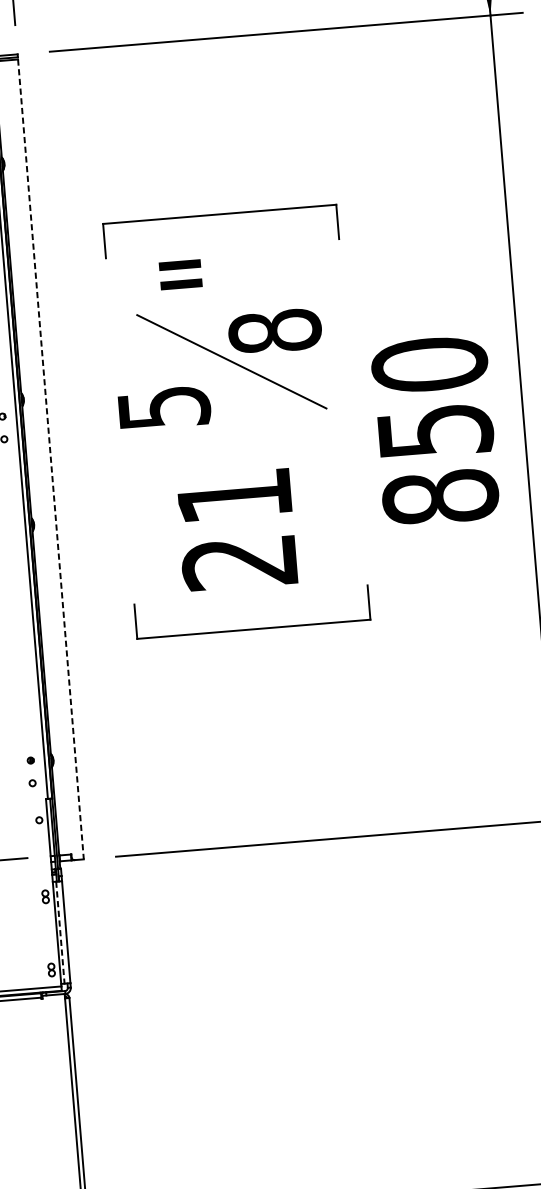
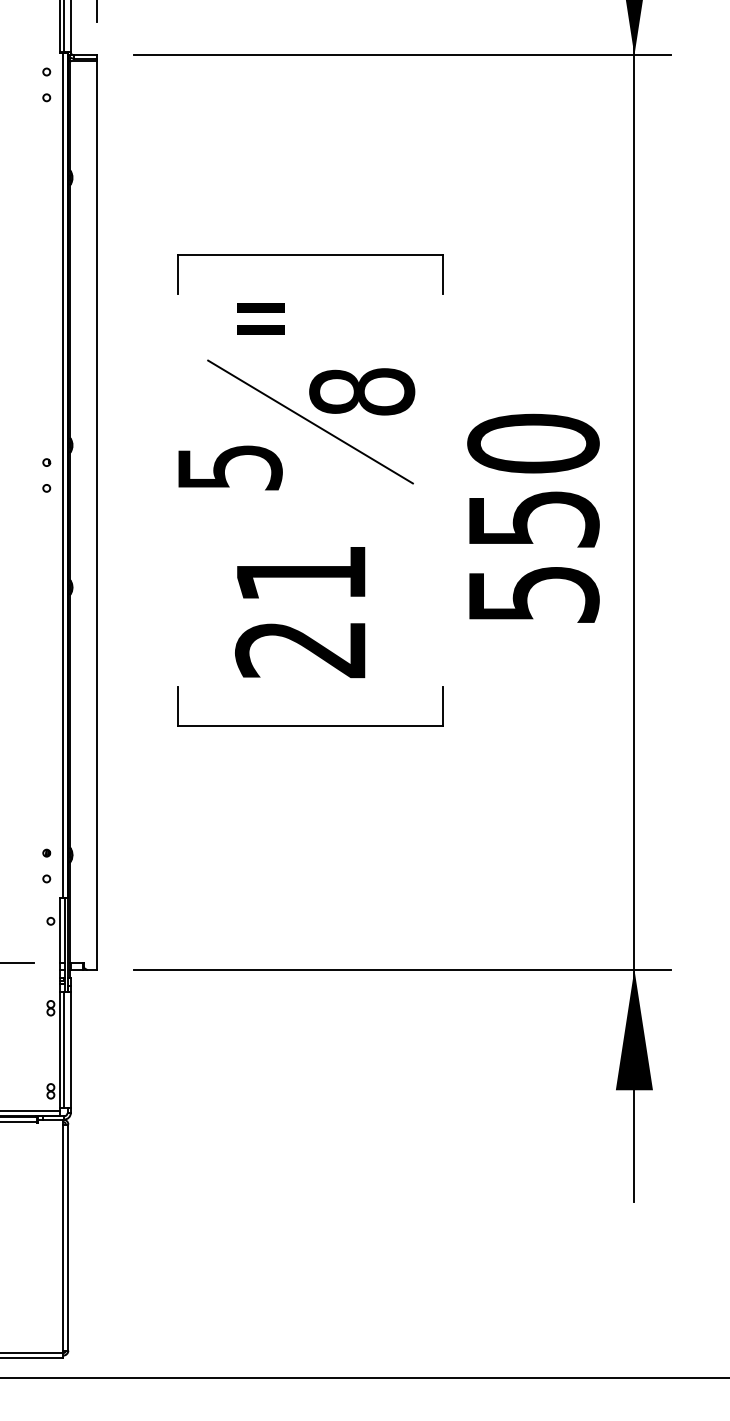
line: (51, 459) -> (97, 515), dashed -> solid
text: (440, 496) -> (533, 593), 850 -> 550
line: (60, 933) -> (64, 1050), dashed -> solid

